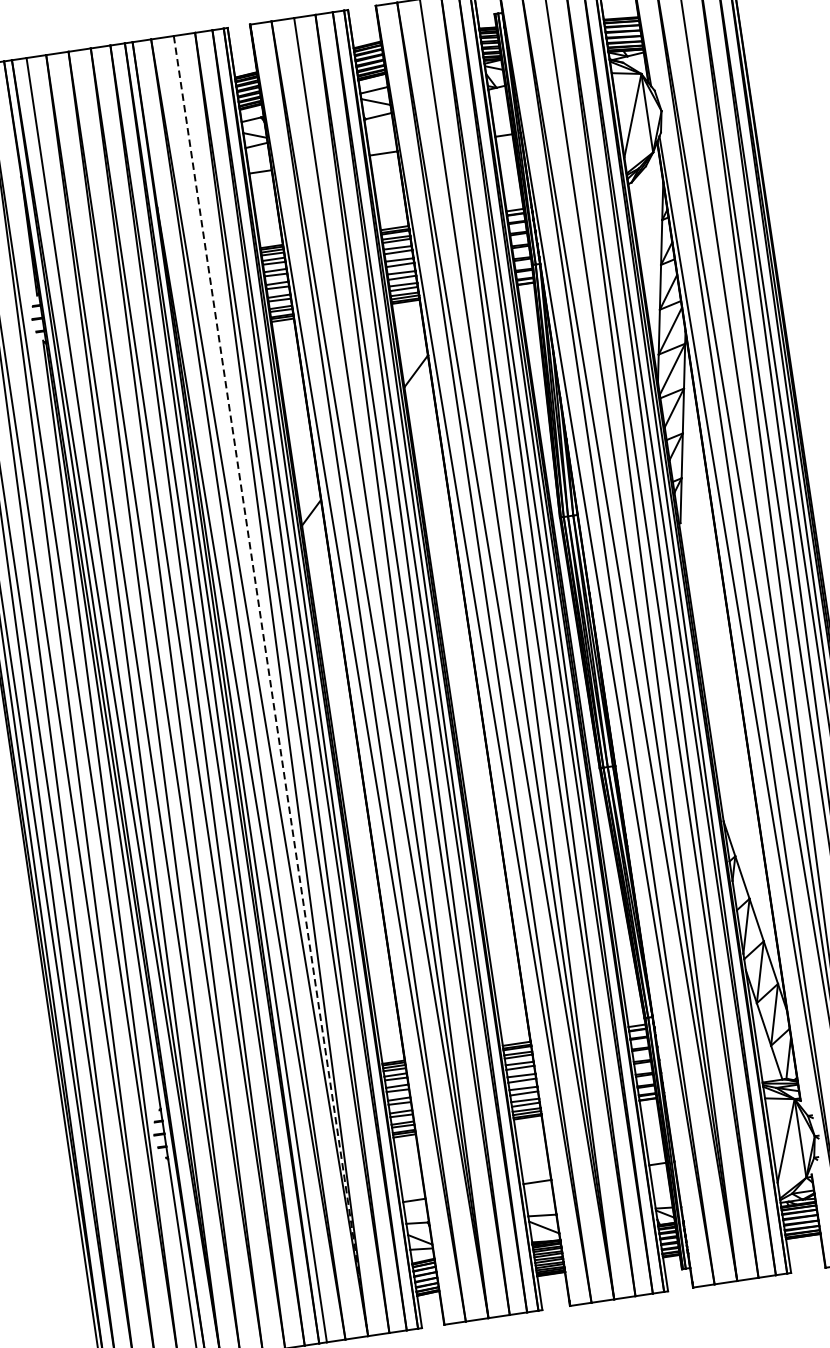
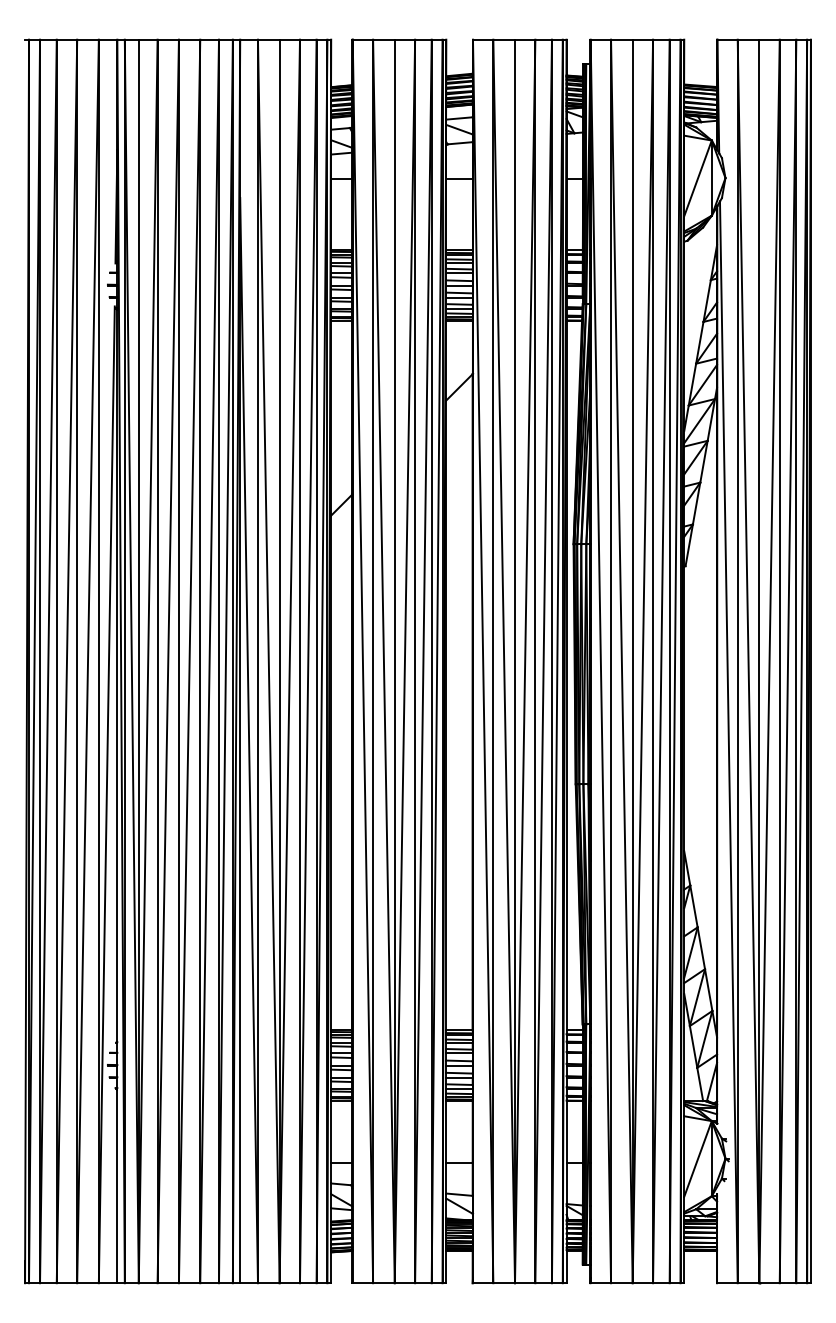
line: (270, 686) -> (279, 661), dashed -> solid

